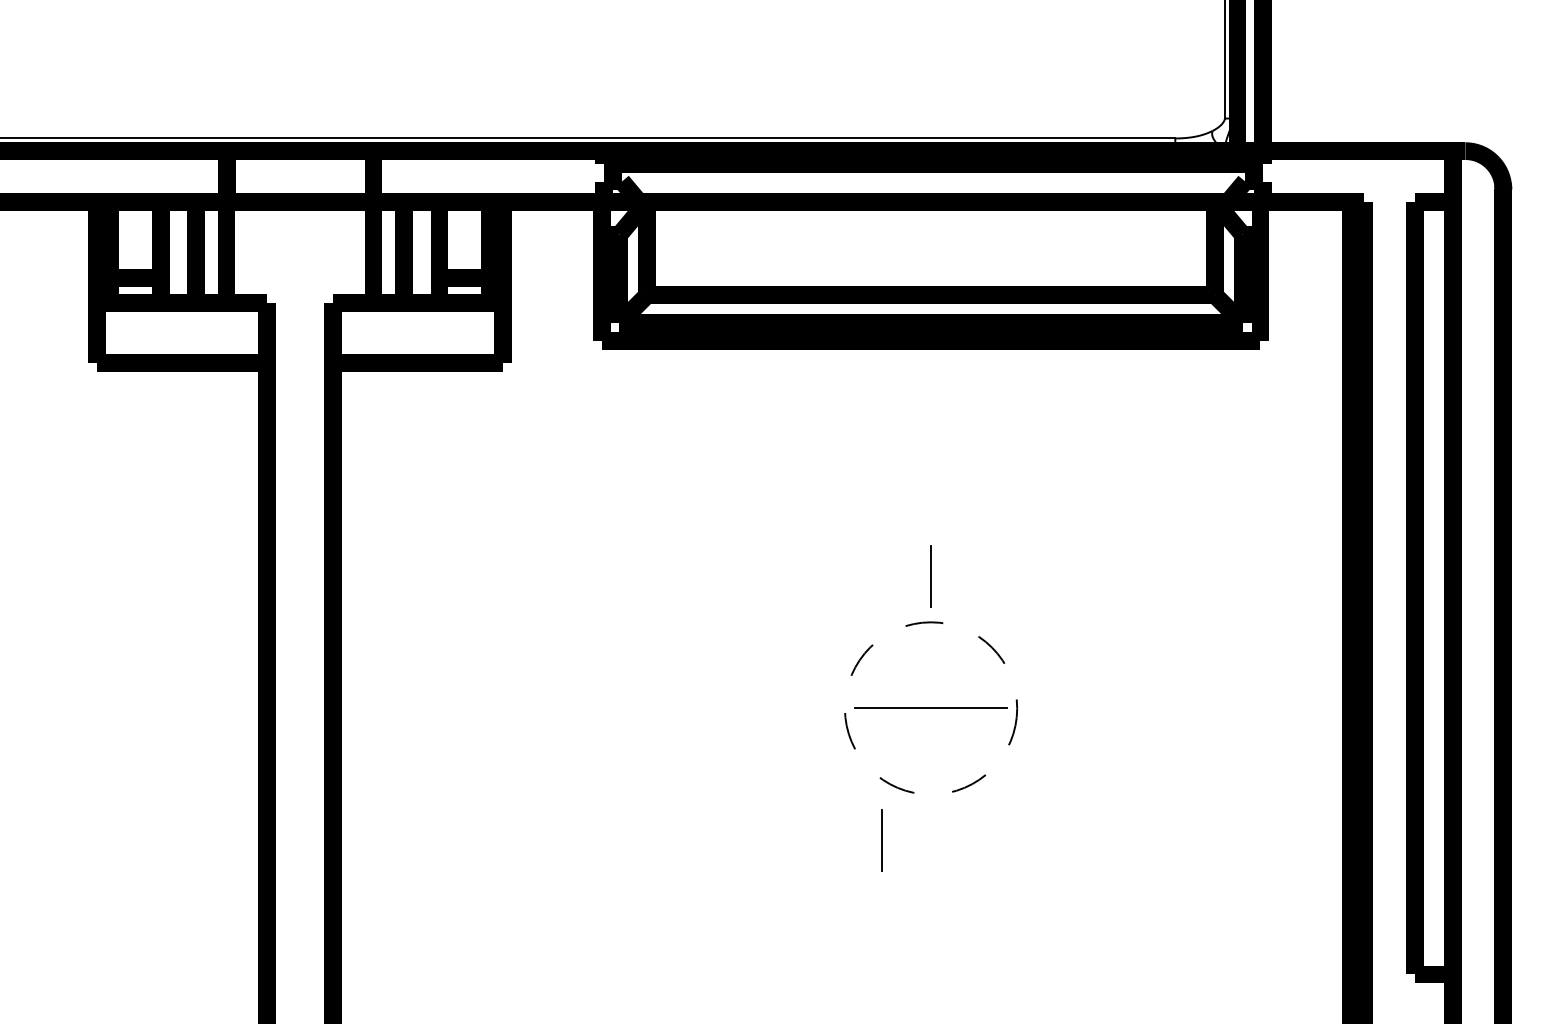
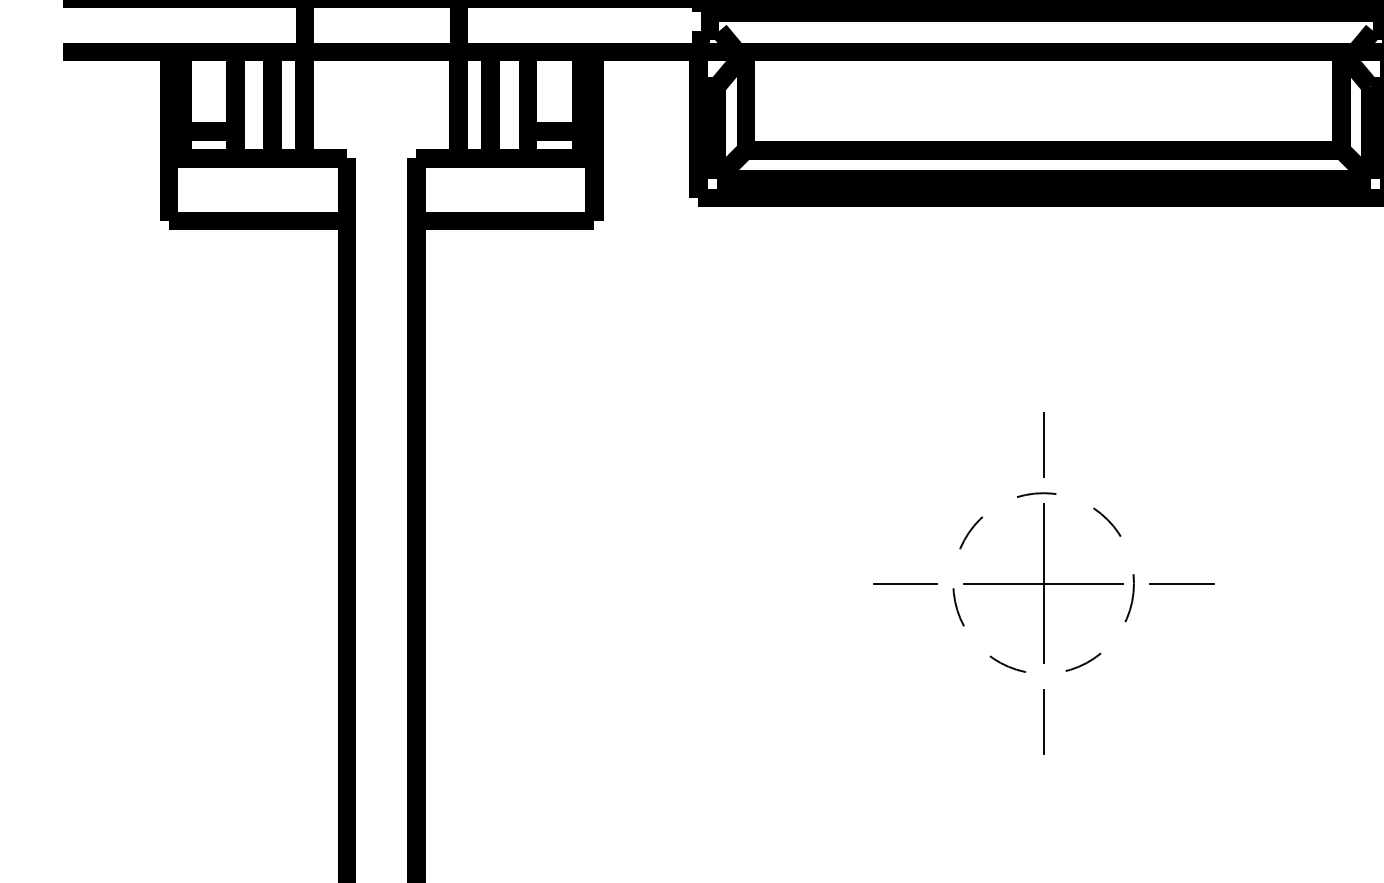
line: (798, 708) -> (904, 583), added
line: (931, 708) -> (1044, 583), added
line: (1062, 708) -> (1181, 583), added
line: (881, 840) -> (1043, 722), moved

